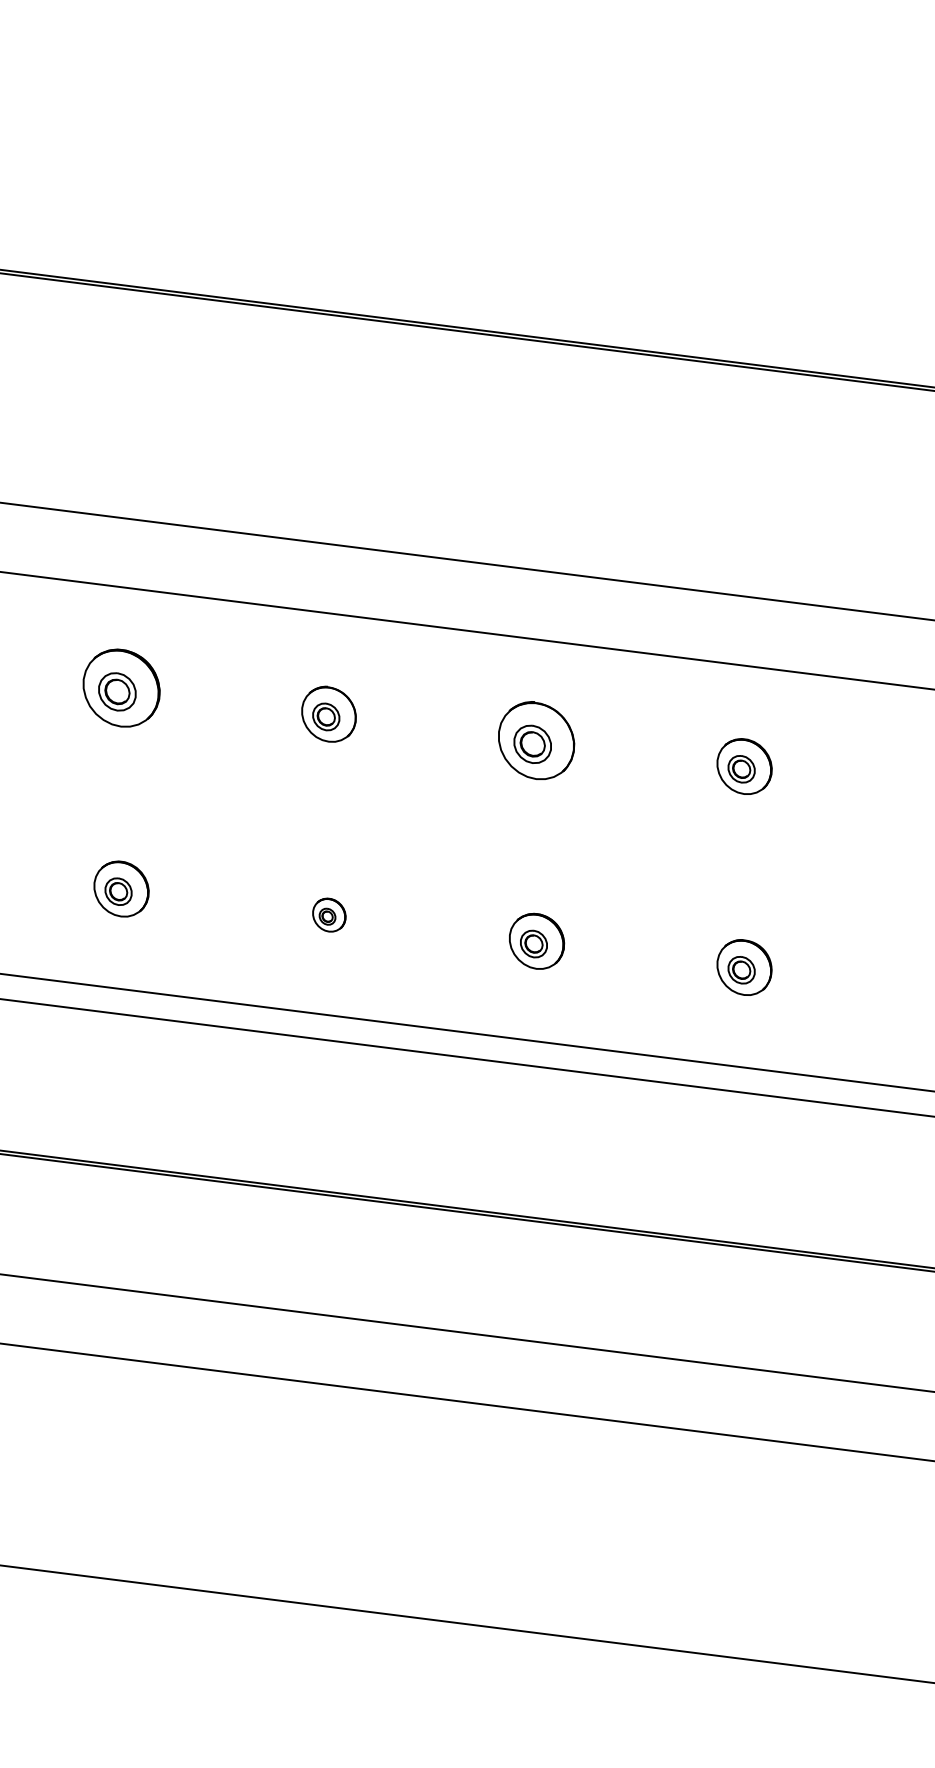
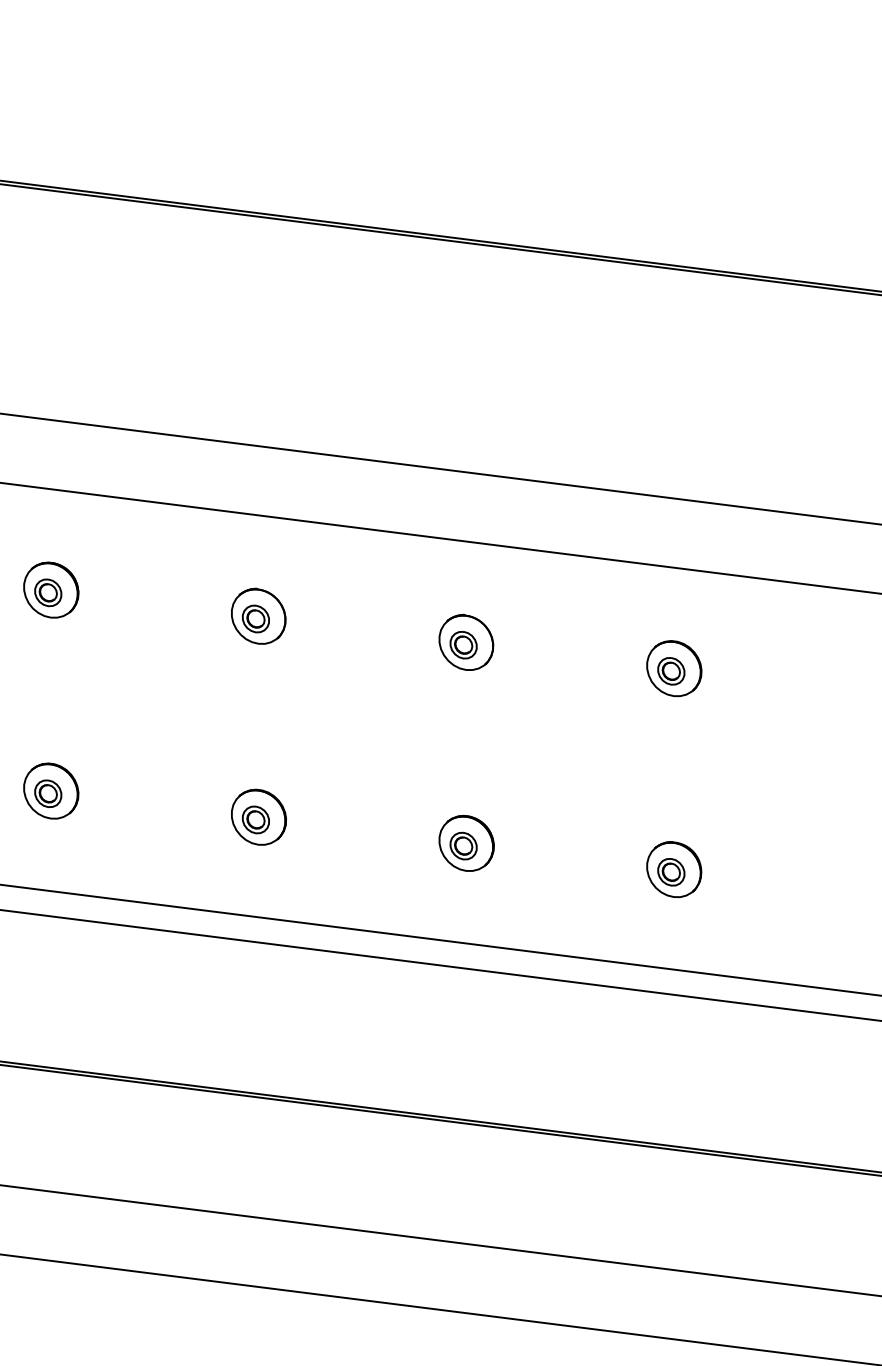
part: (121, 687) -> (51, 589), size x0.71
part: (536, 739) -> (466, 641), size x0.71
part: (329, 914) -> (259, 816), size x1.67

